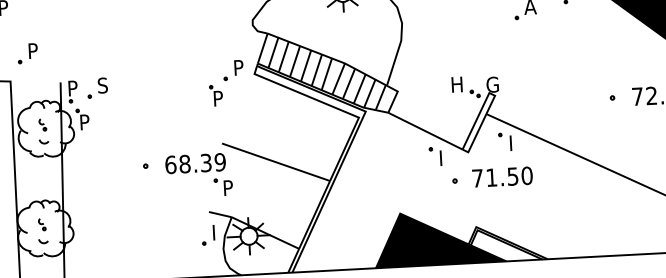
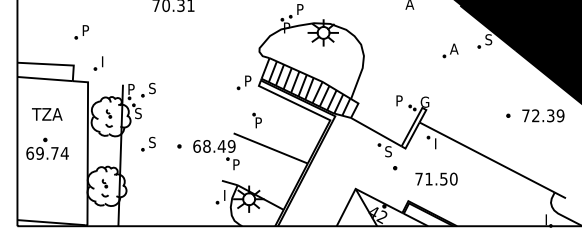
text: (33, 47) -> (105, 59), P -> I
text: (457, 84) -> (400, 100), H -> P
part: (215, 95) -> (256, 120), moved
text: (84, 122) -> (138, 113), P -> S
text: (444, 157) -> (388, 151), I -> S
text: (205, 163) -> (221, 146), 68.39 -> 68.49
part: (101, 164) -> (148, 143), added
text: (502, 176) -> (436, 178), moved
fill: (439, 238) -> (382, 207), removed

